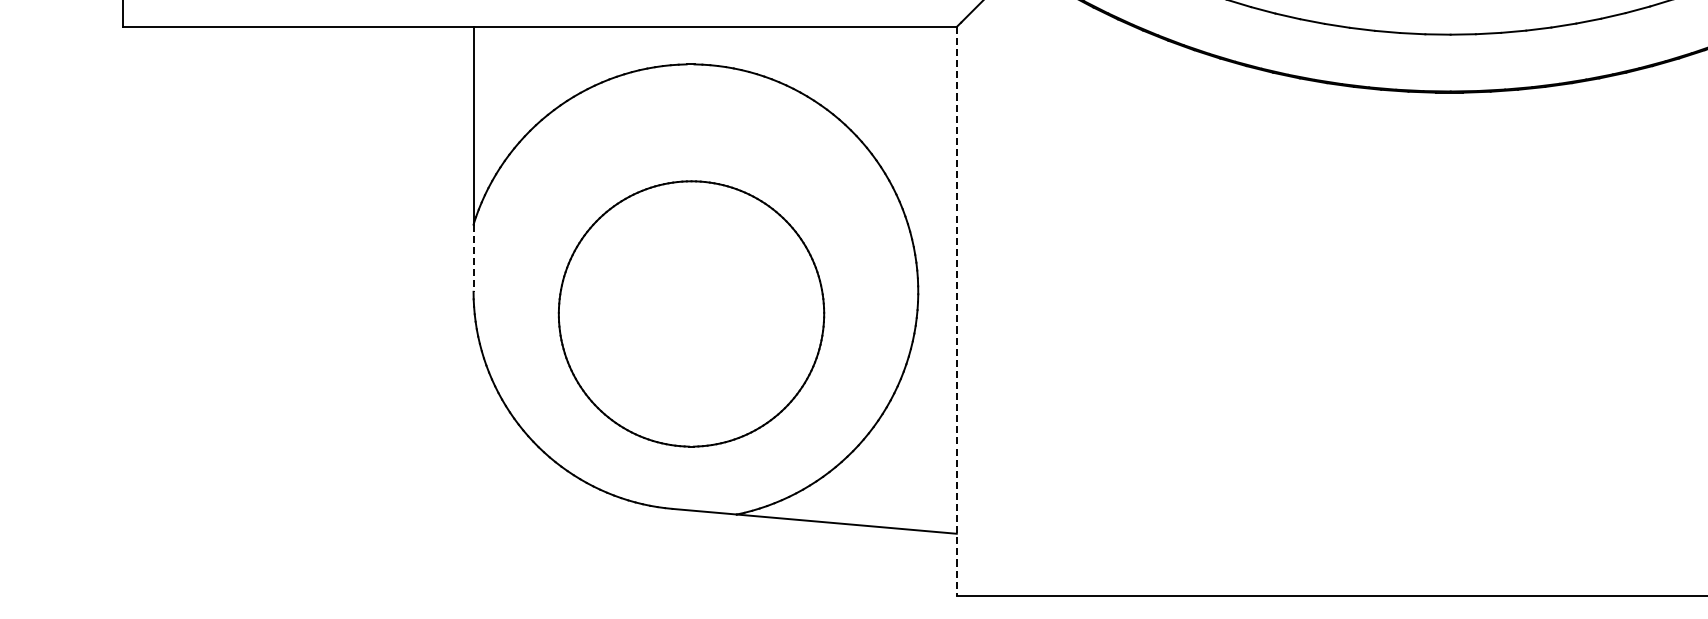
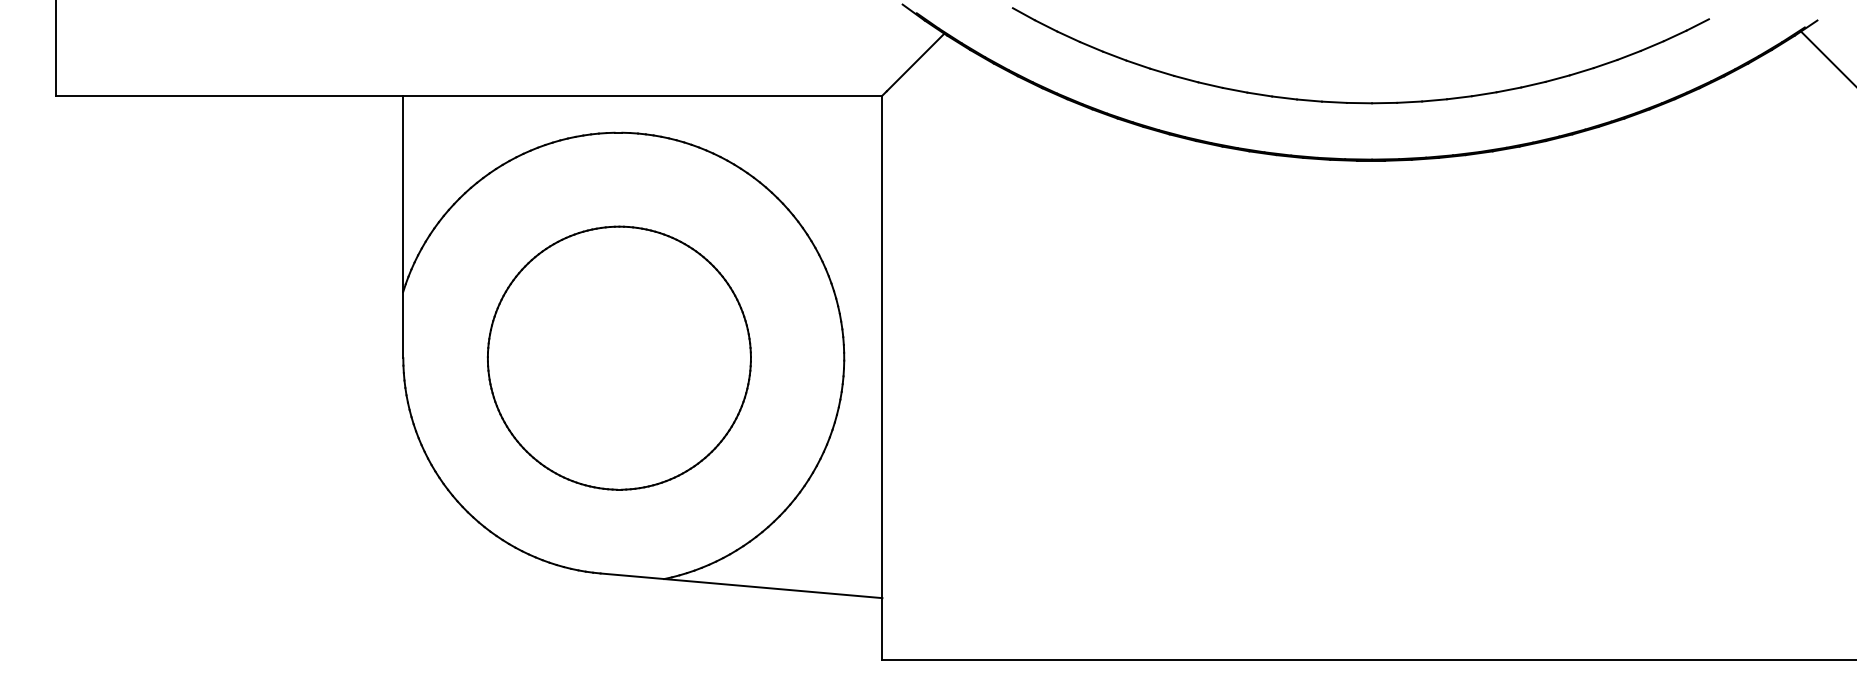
line: (473, 258) -> (403, 325), dashed -> solid
line: (956, 312) -> (882, 378), dashed -> solid
part: (690, 313) -> (618, 357), moved

